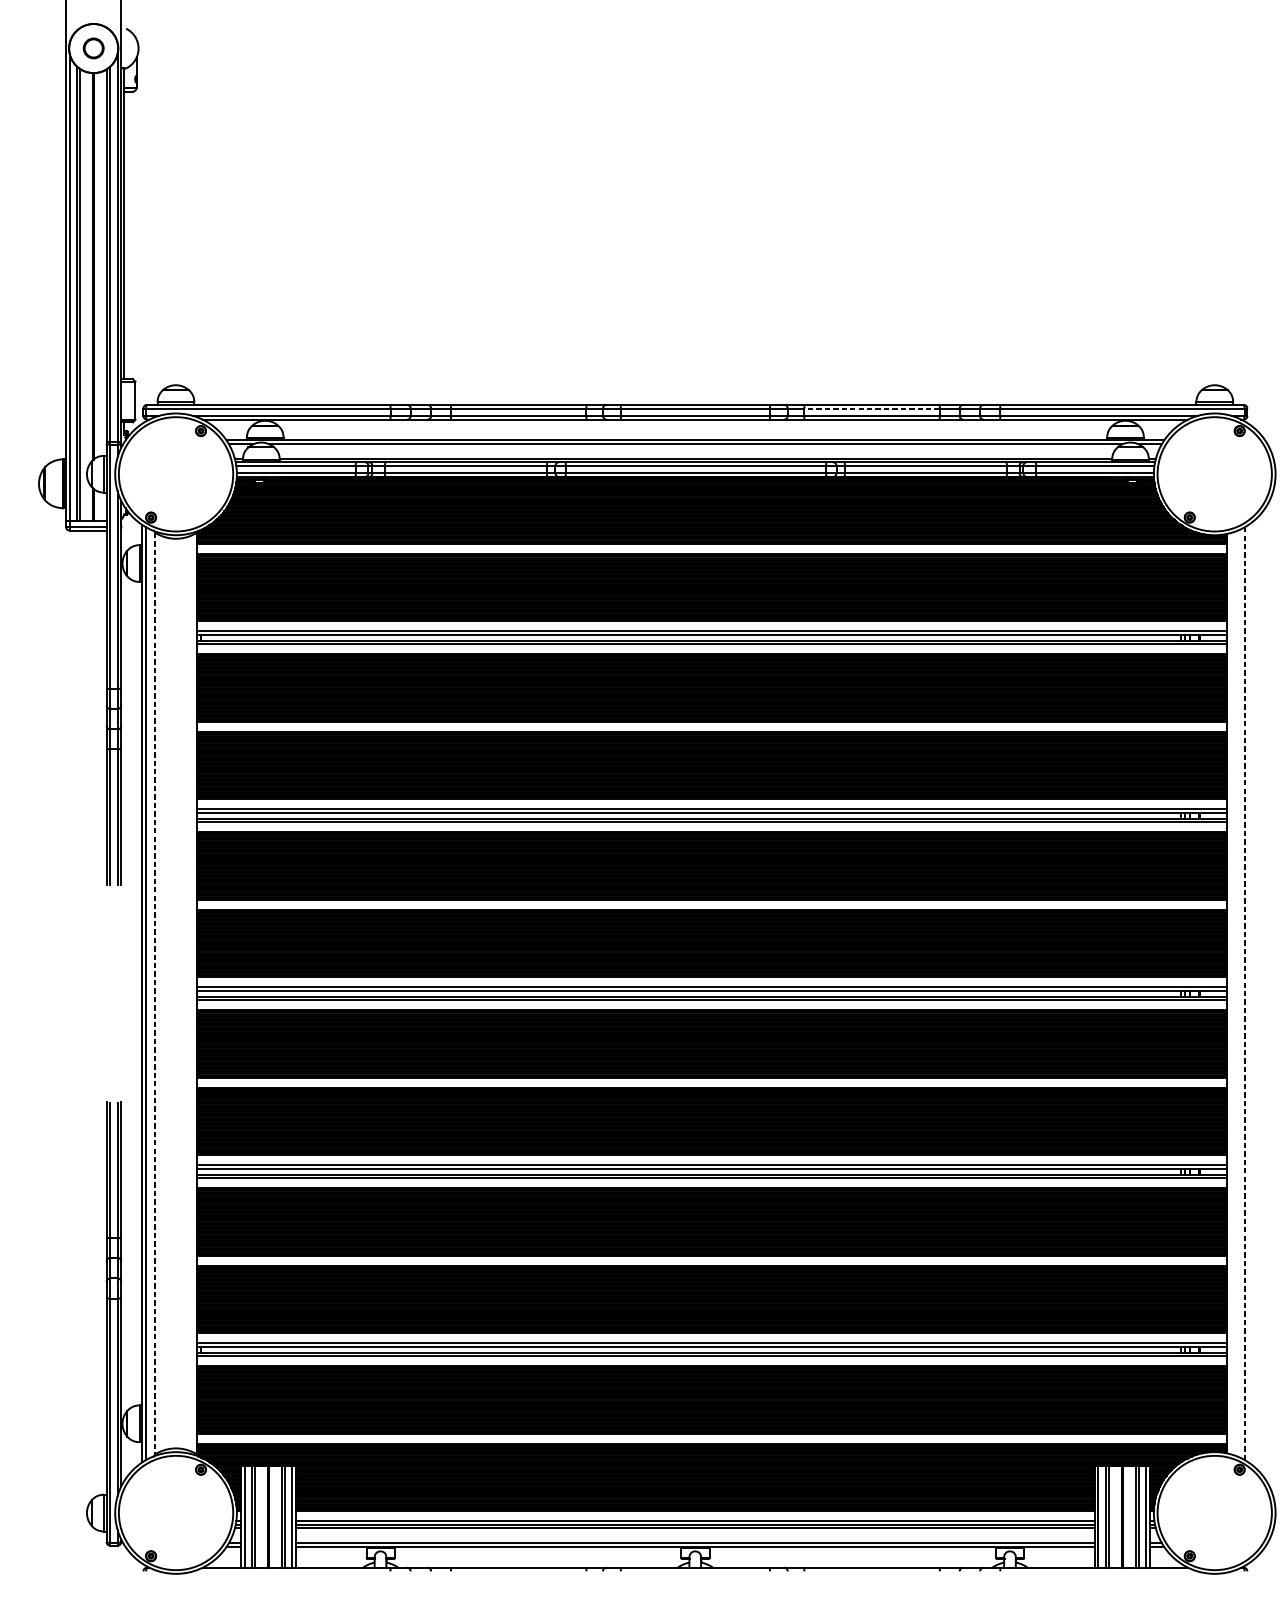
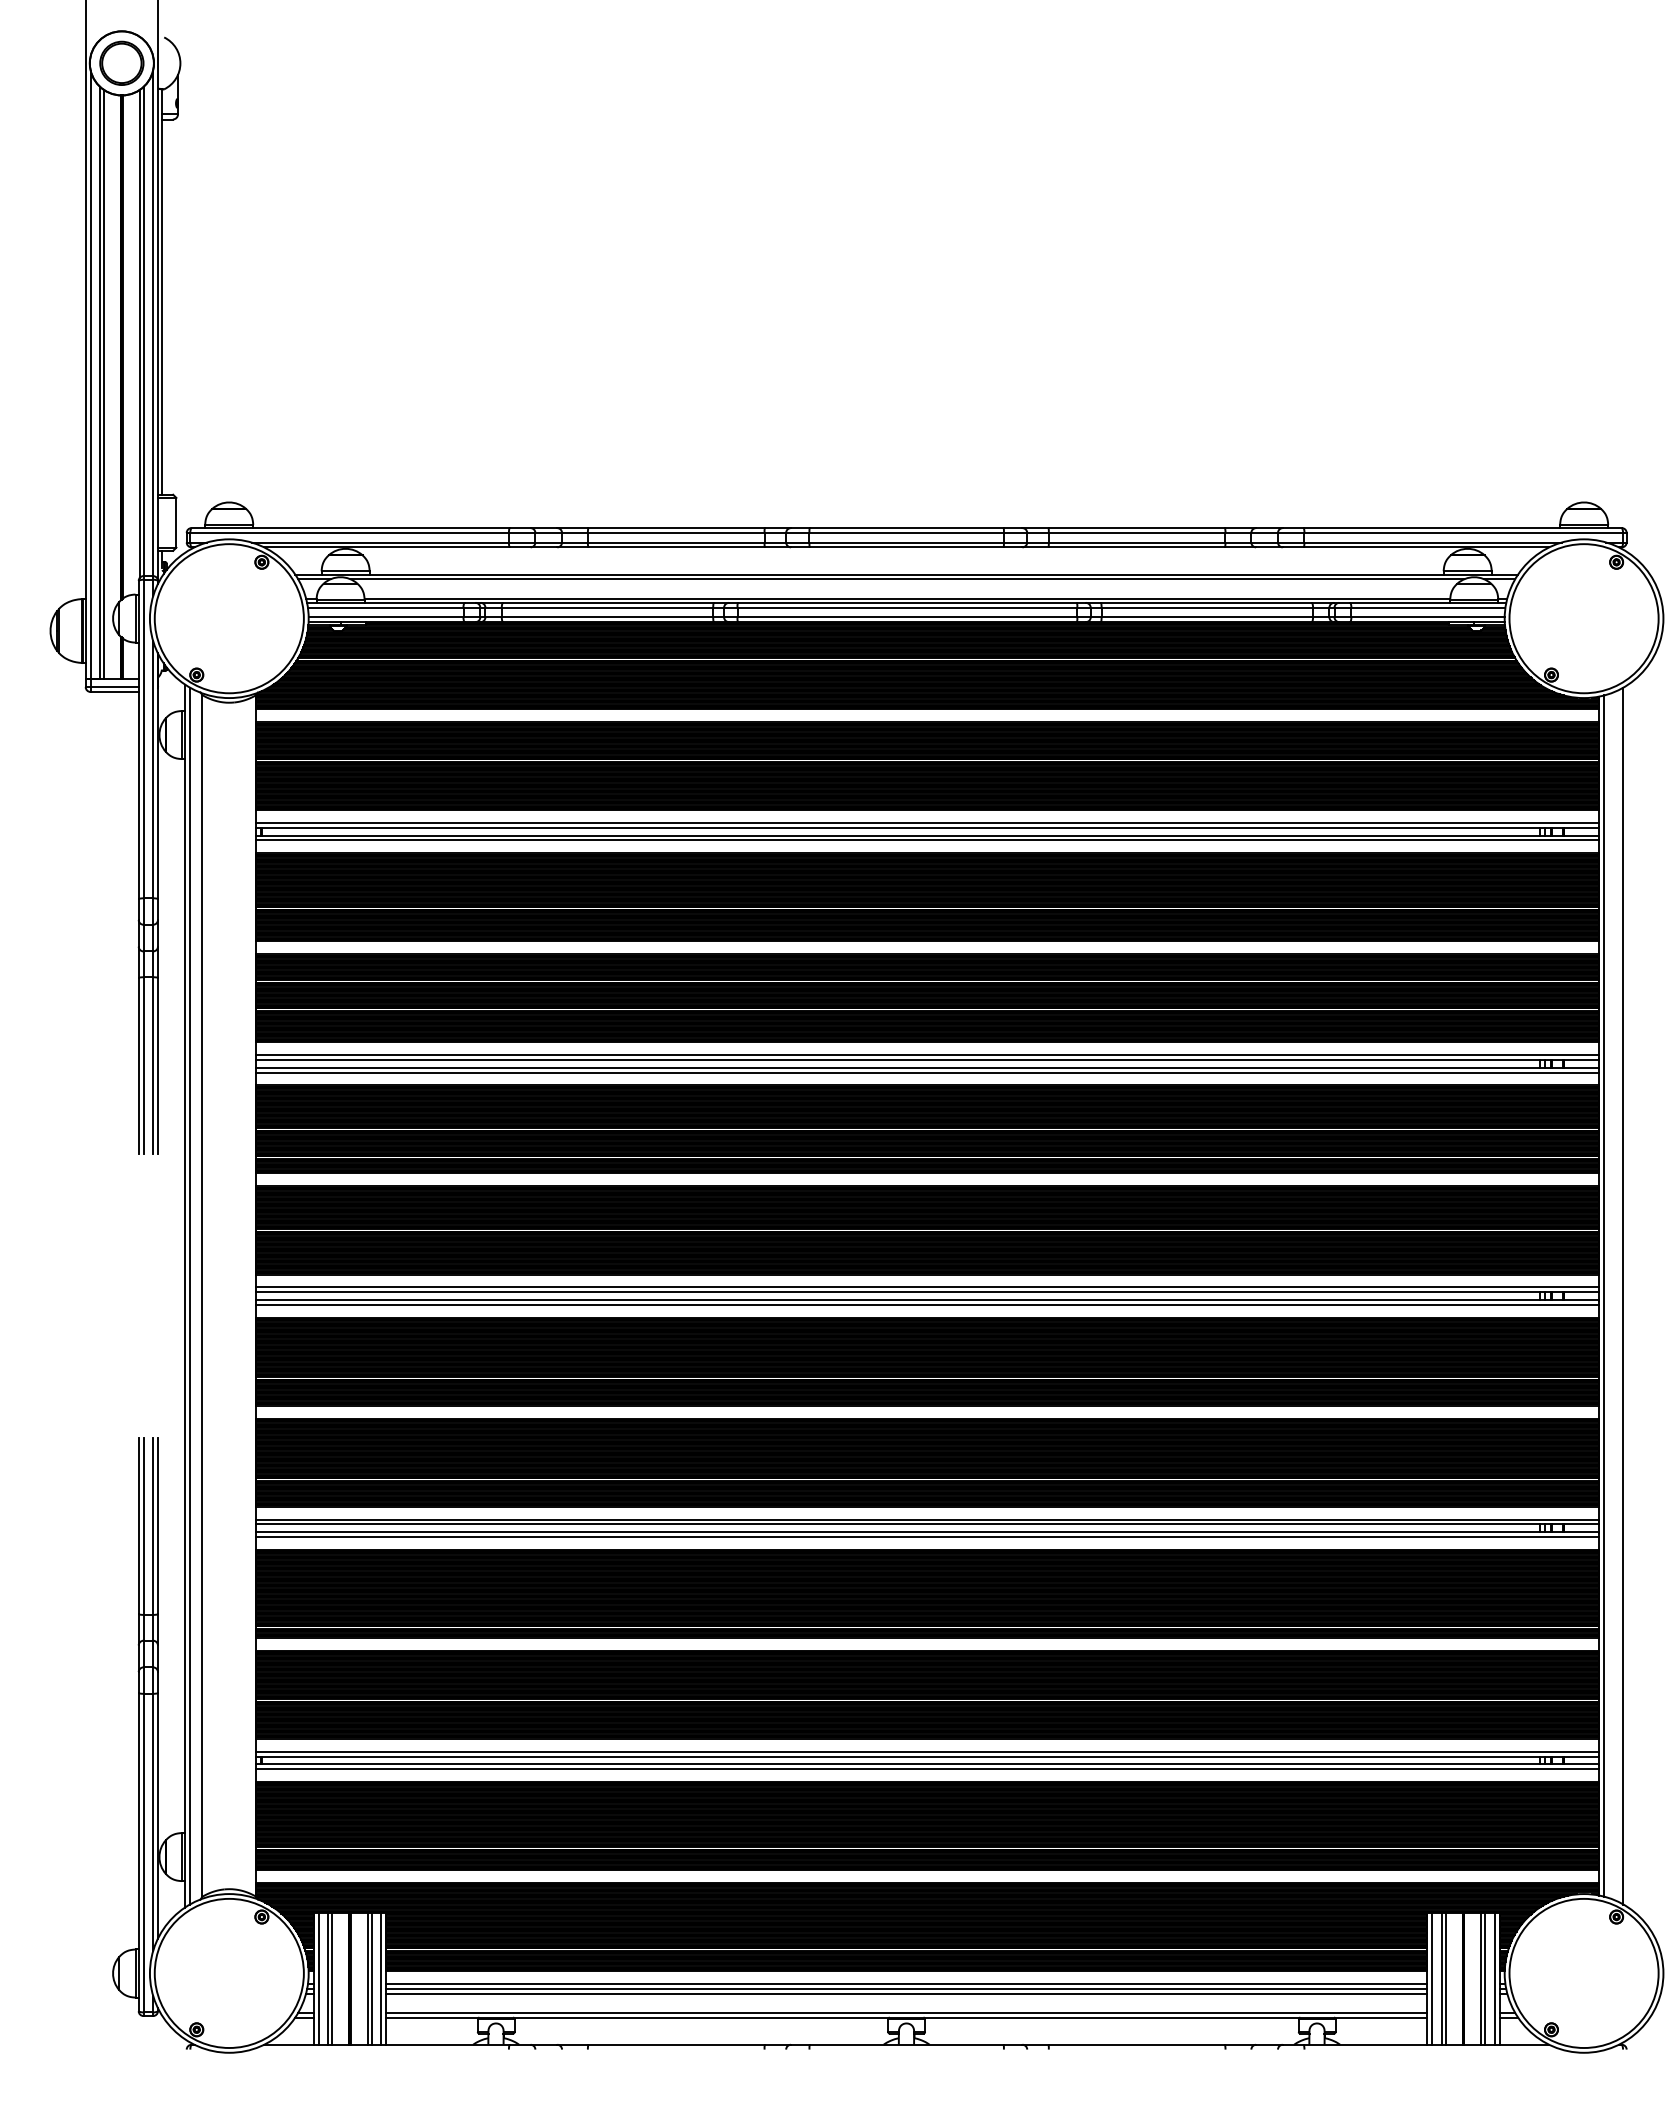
part: (93, 47) -> (121, 62), size x1.67
line: (871, 408) -> (1136, 532), dashed -> solid
line: (155, 993) -> (202, 1295), dashed -> solid
line: (1230, 993) -> (1604, 1295), added
line: (1244, 993) -> (1623, 1295), dashed -> solid

